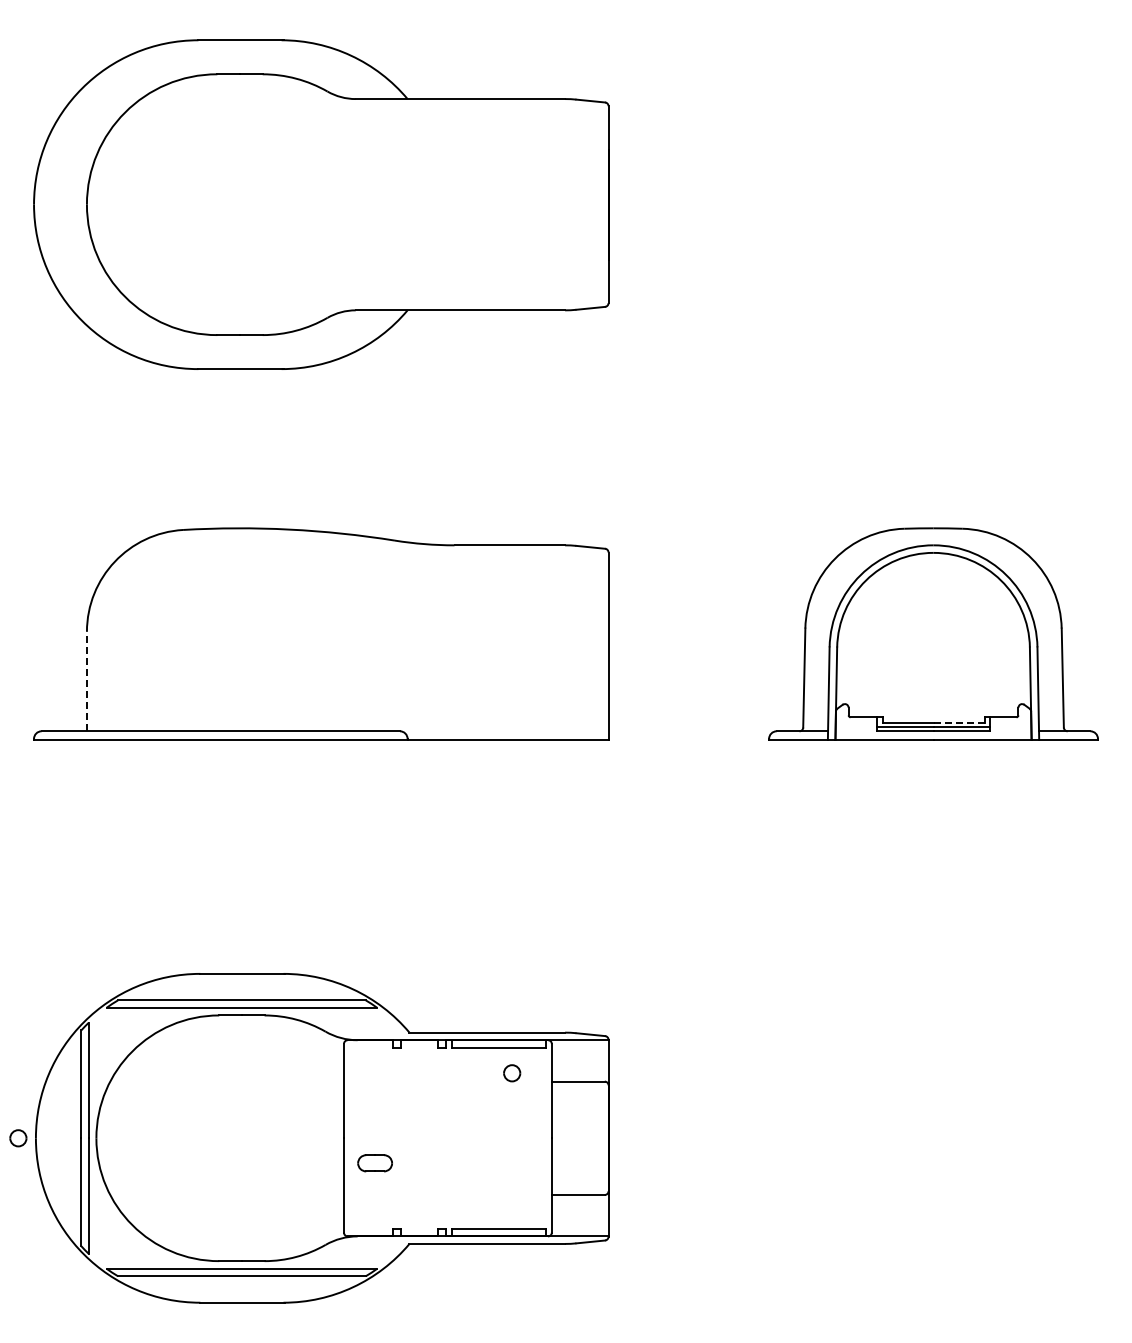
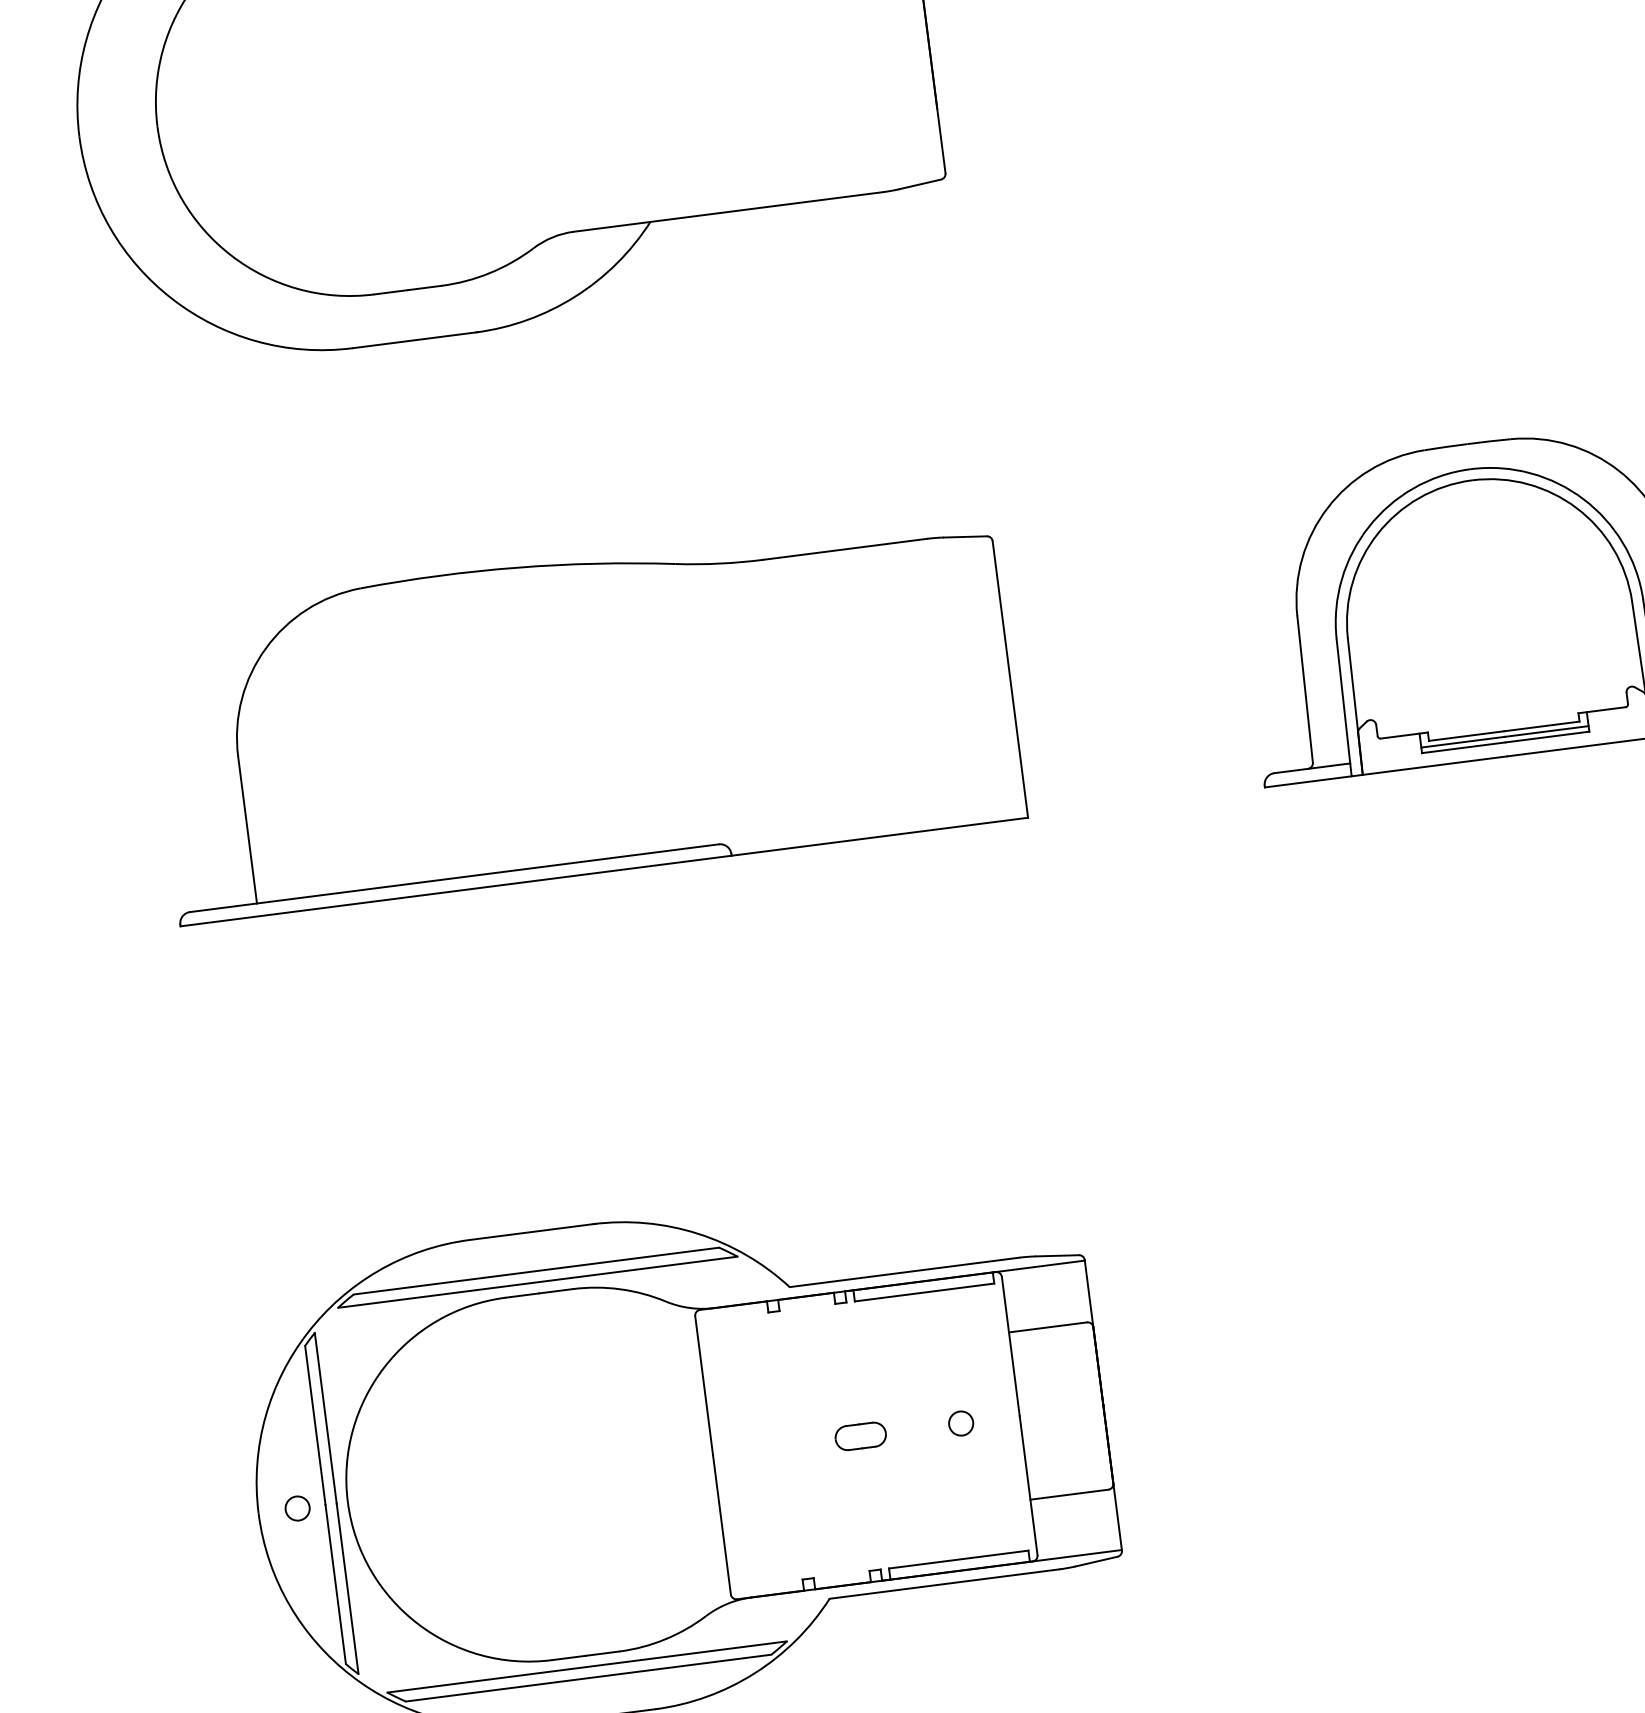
line: (86, 681) -> (246, 830), dashed -> solid
line: (959, 722) -> (1542, 725), dashed -> solid
part: (512, 1073) -> (961, 1423), moved
part: (18, 1138) -> (297, 1508), moved
part: (374, 1163) -> (859, 1436), moved

